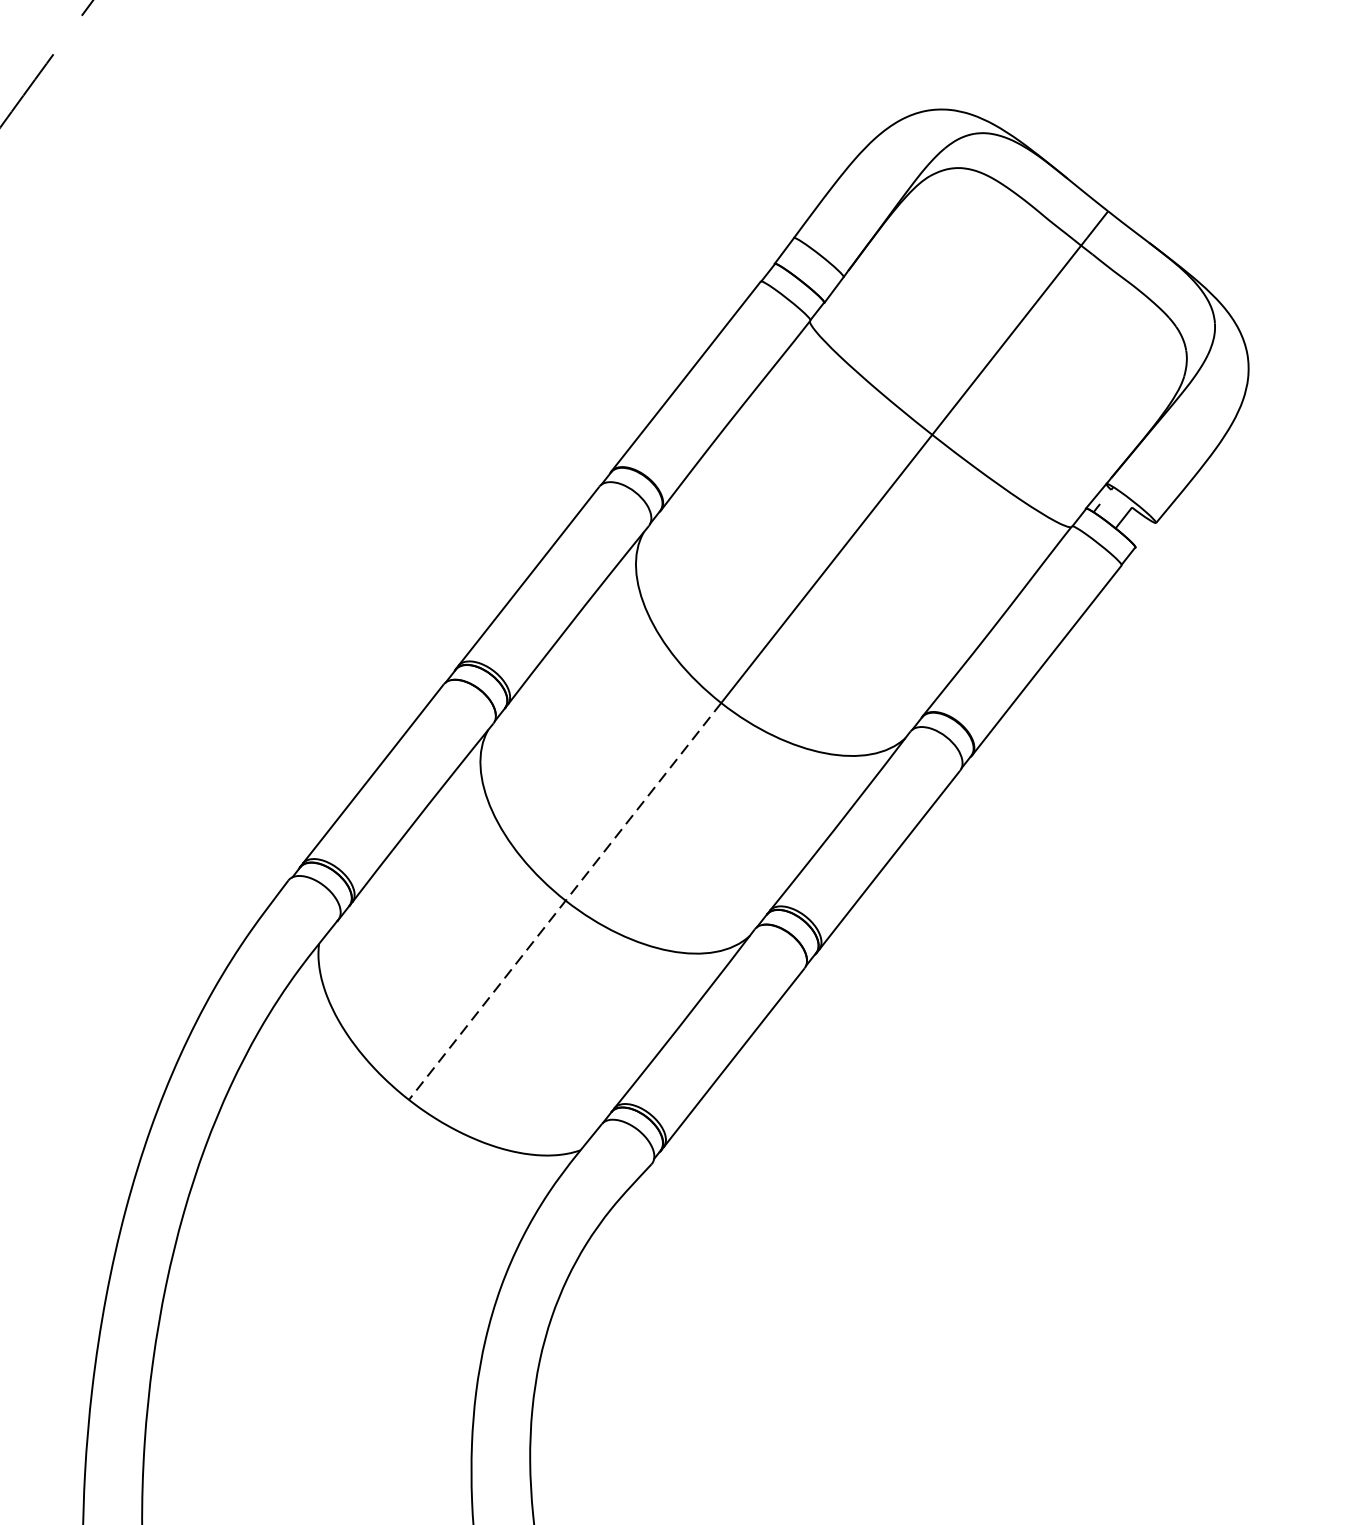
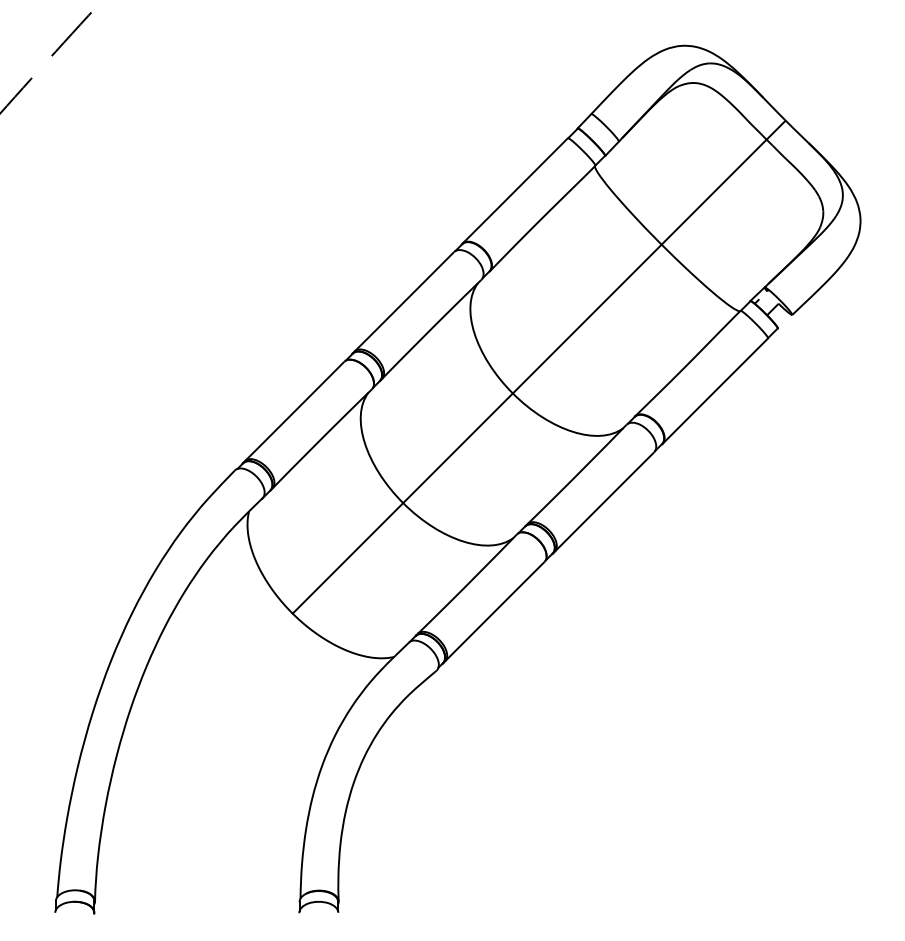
line: (564, 901) -> (402, 503), dashed -> solid

